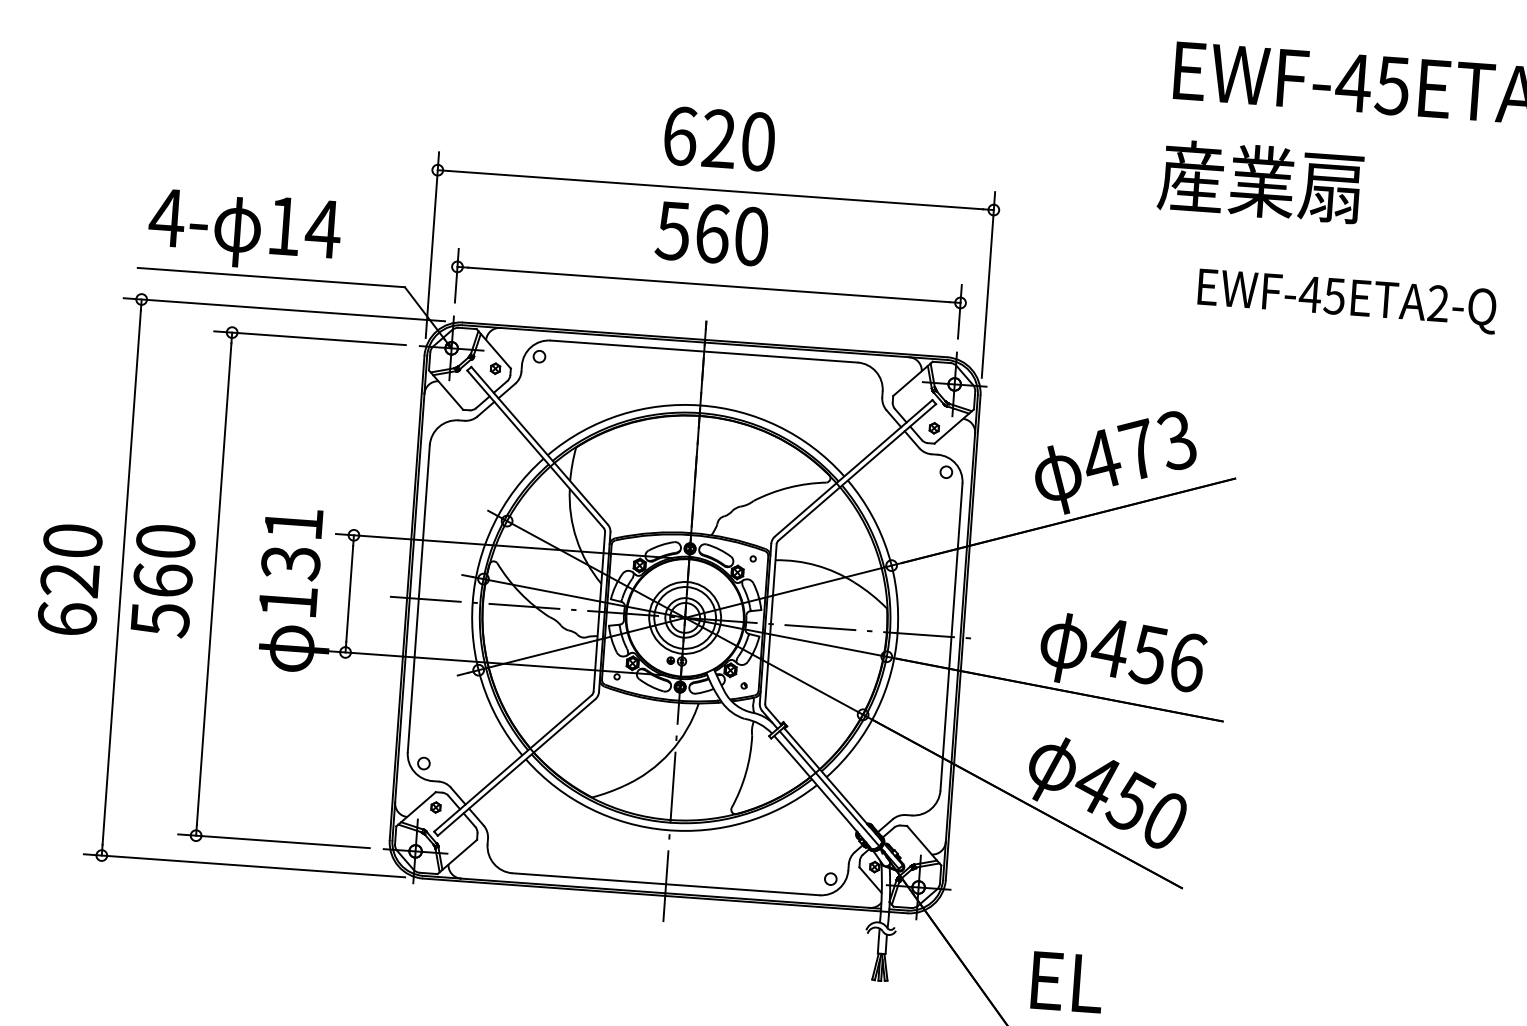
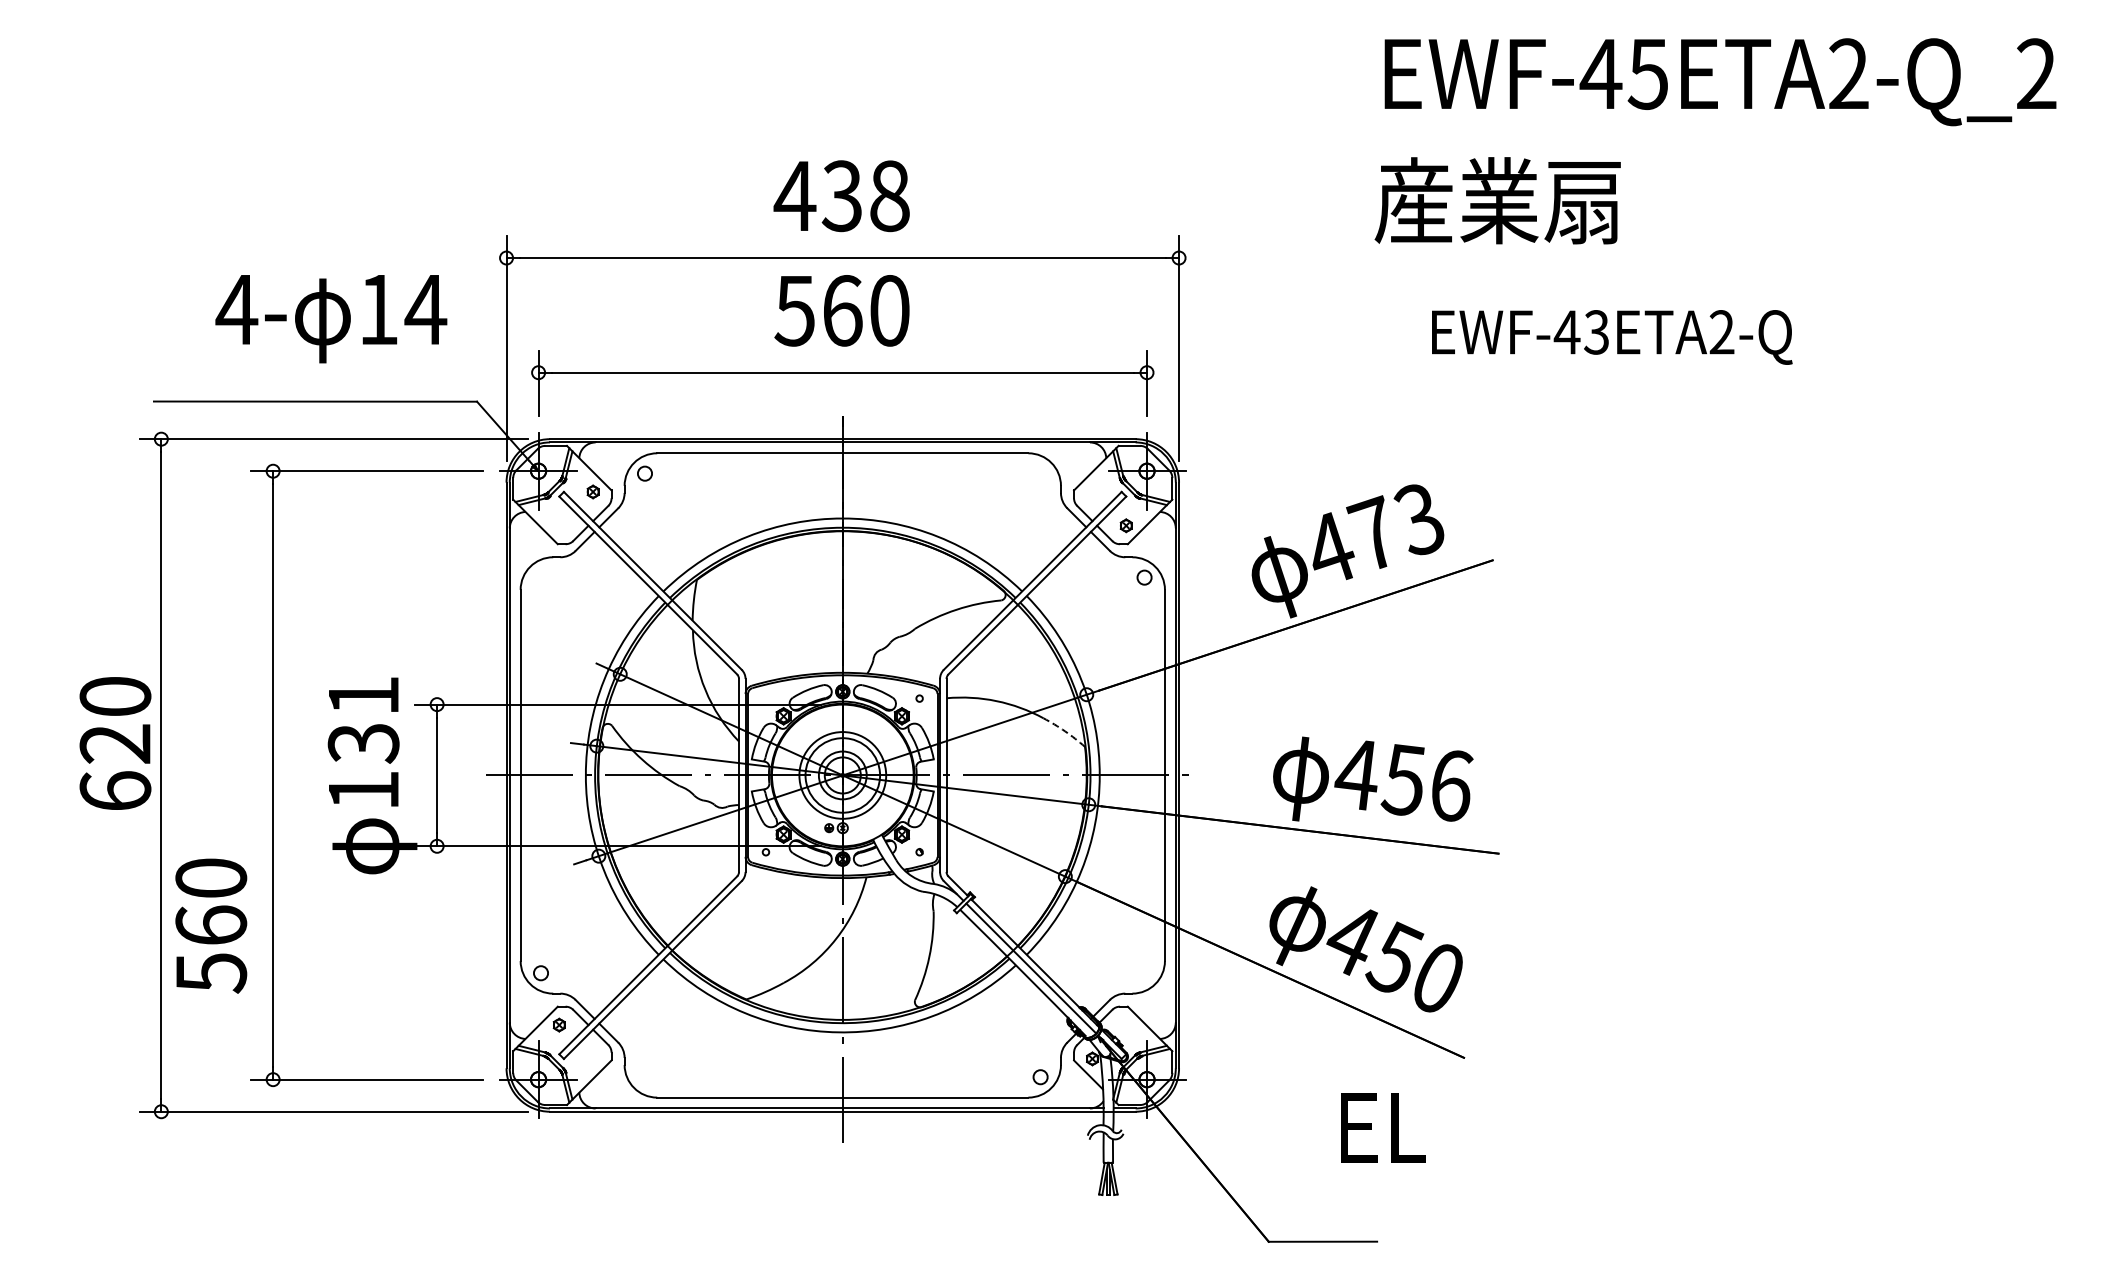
text: (718, 139) -> (841, 196), 620 -> 438
text: (244, 231) -> (331, 319), moved
text: (1334, 296) -> (1596, 332), EWF-45ETA2-Q -> EWF-43ETA2-Q
text: (70, 579) -> (115, 743), moved
text: (163, 580) -> (211, 925), moved
arc: (871, 594) -> (1065, 731), solid -> dashed
text: (1067, 981) -> (1383, 1127), moved

